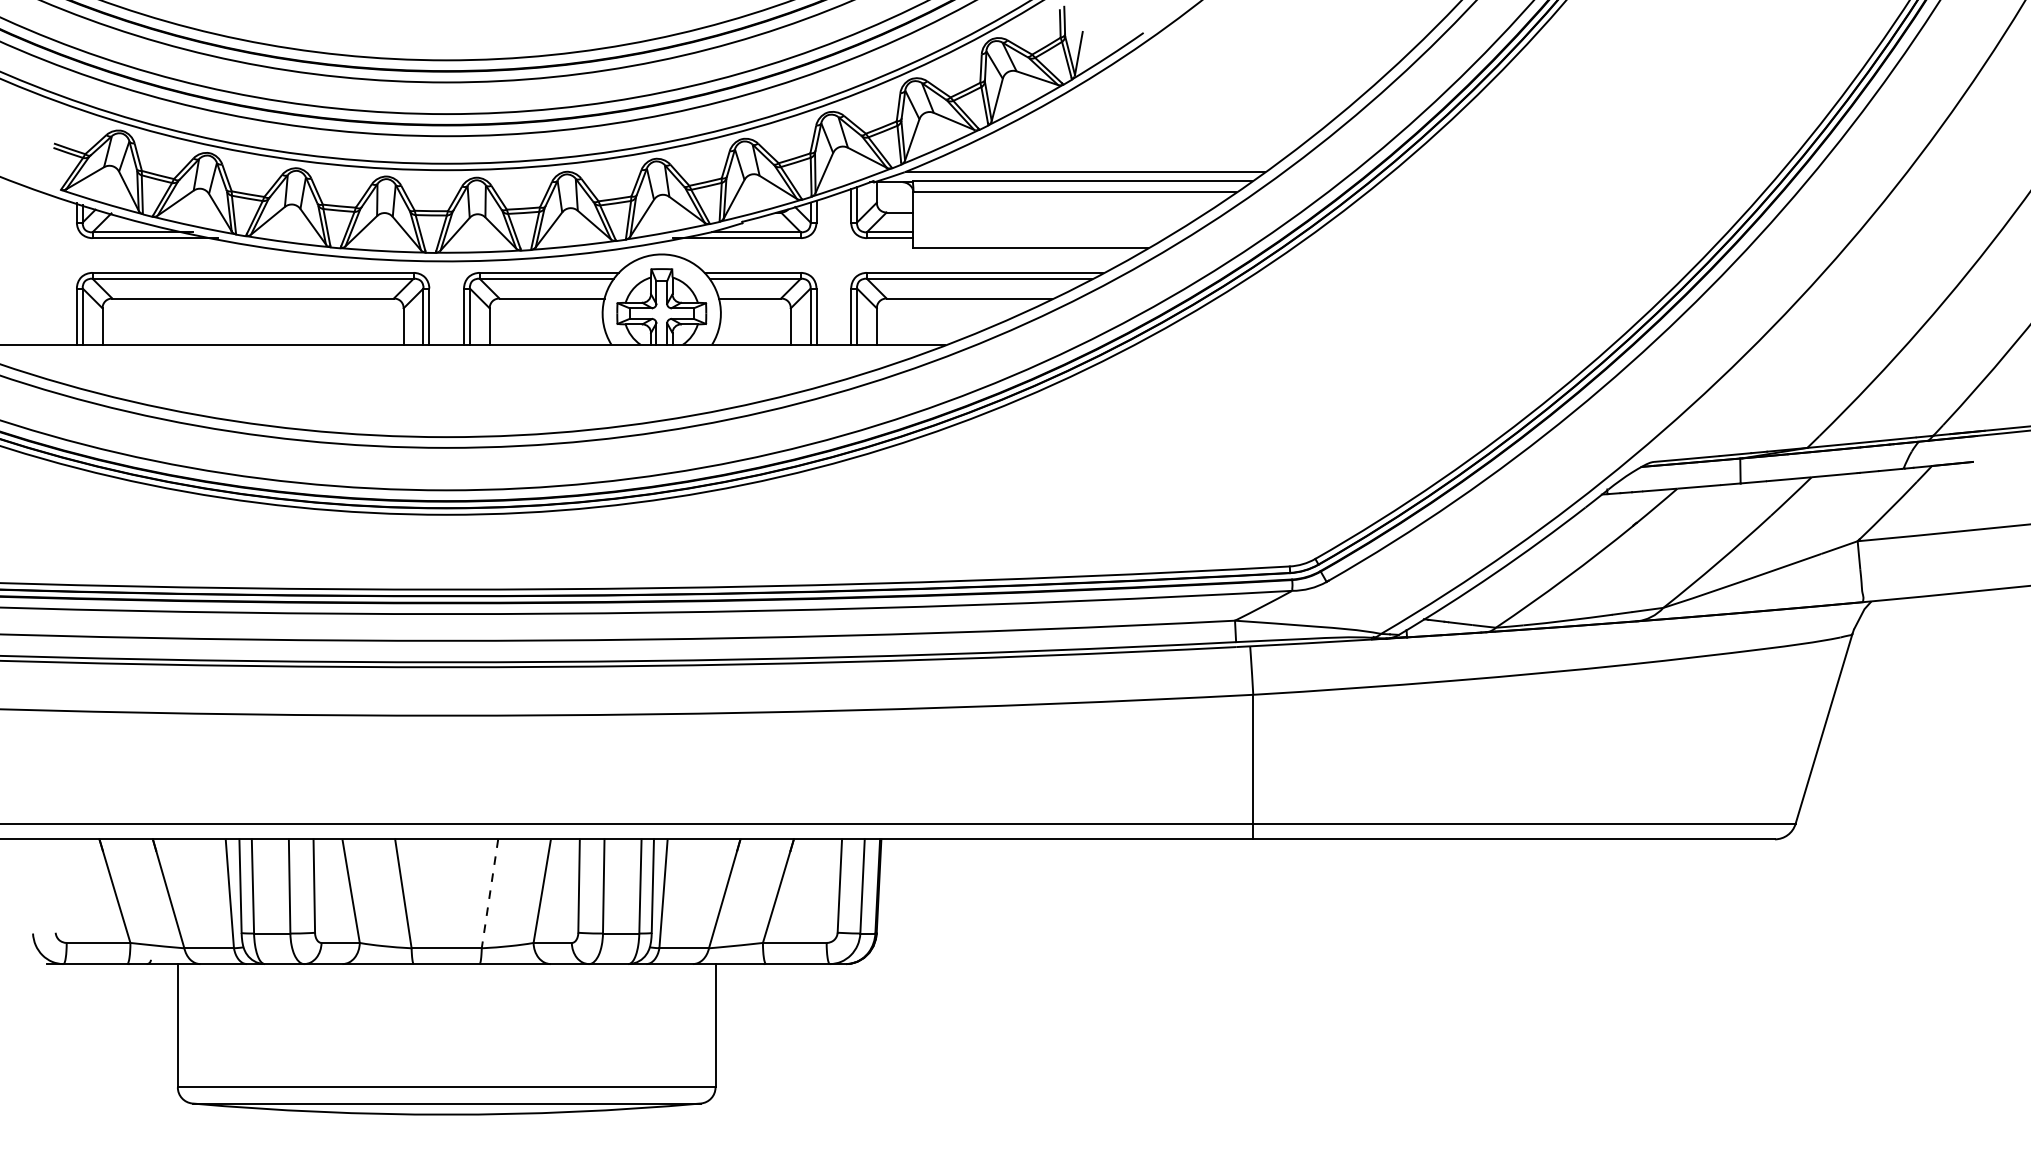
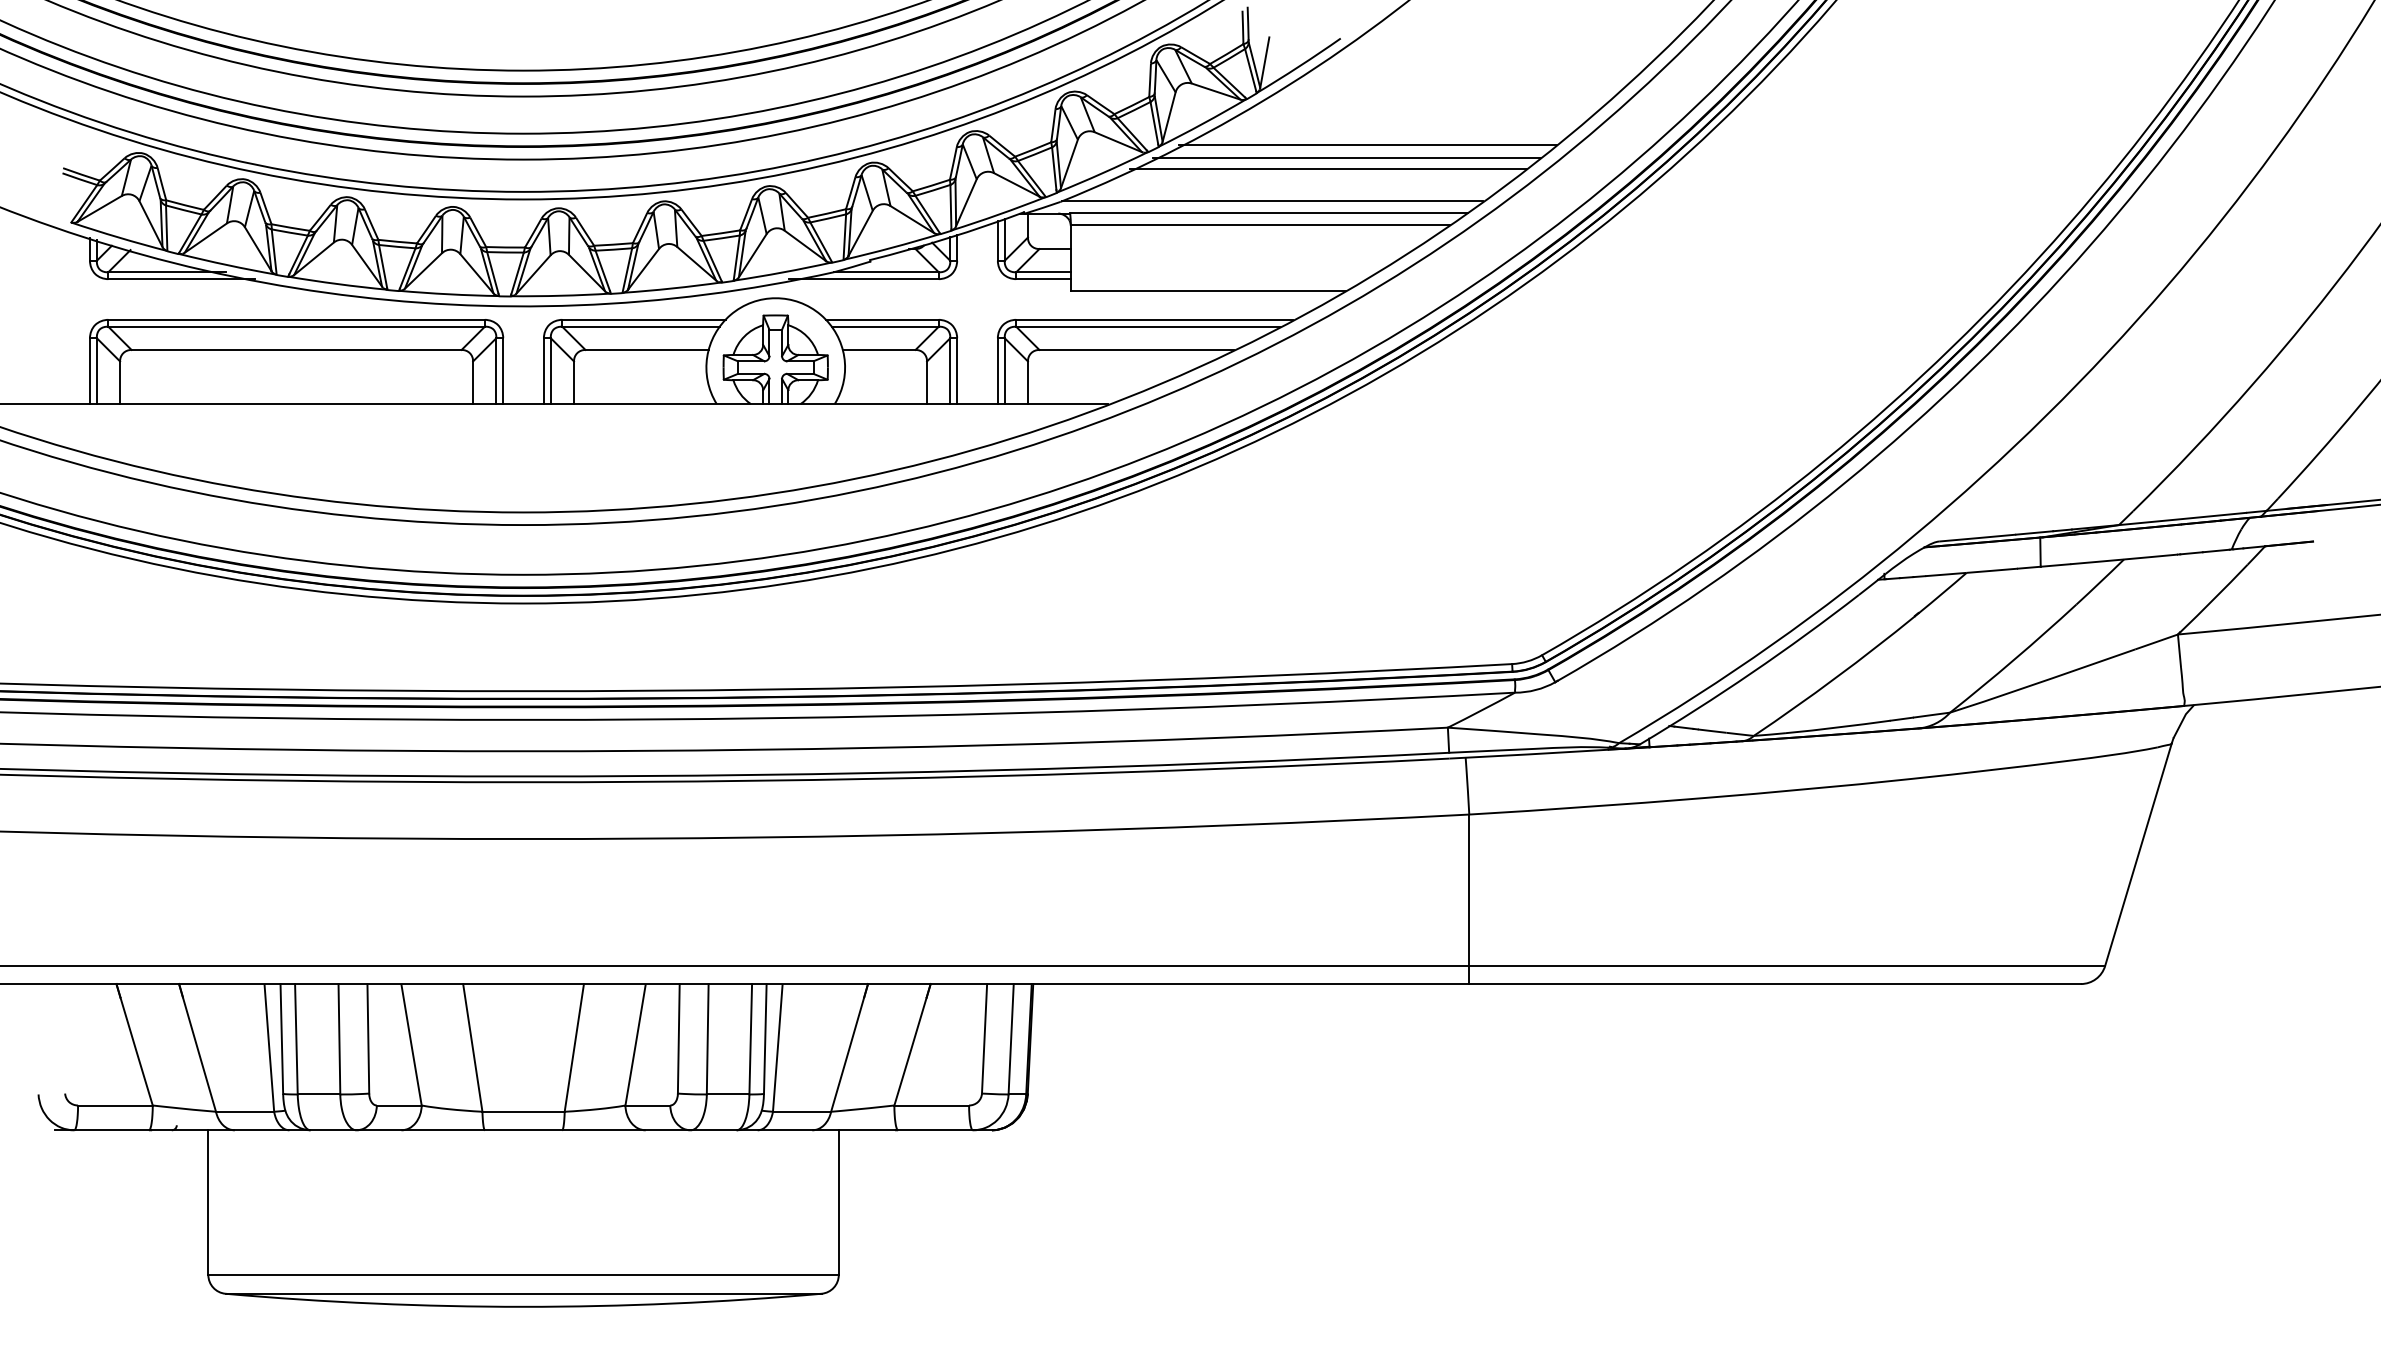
line: (1166, 123) -> (1367, 144), added
line: (1148, 134) -> (1346, 157), added
line: (1132, 144) -> (1327, 169), added
line: (489, 894) -> (573, 1048), dashed -> solid

